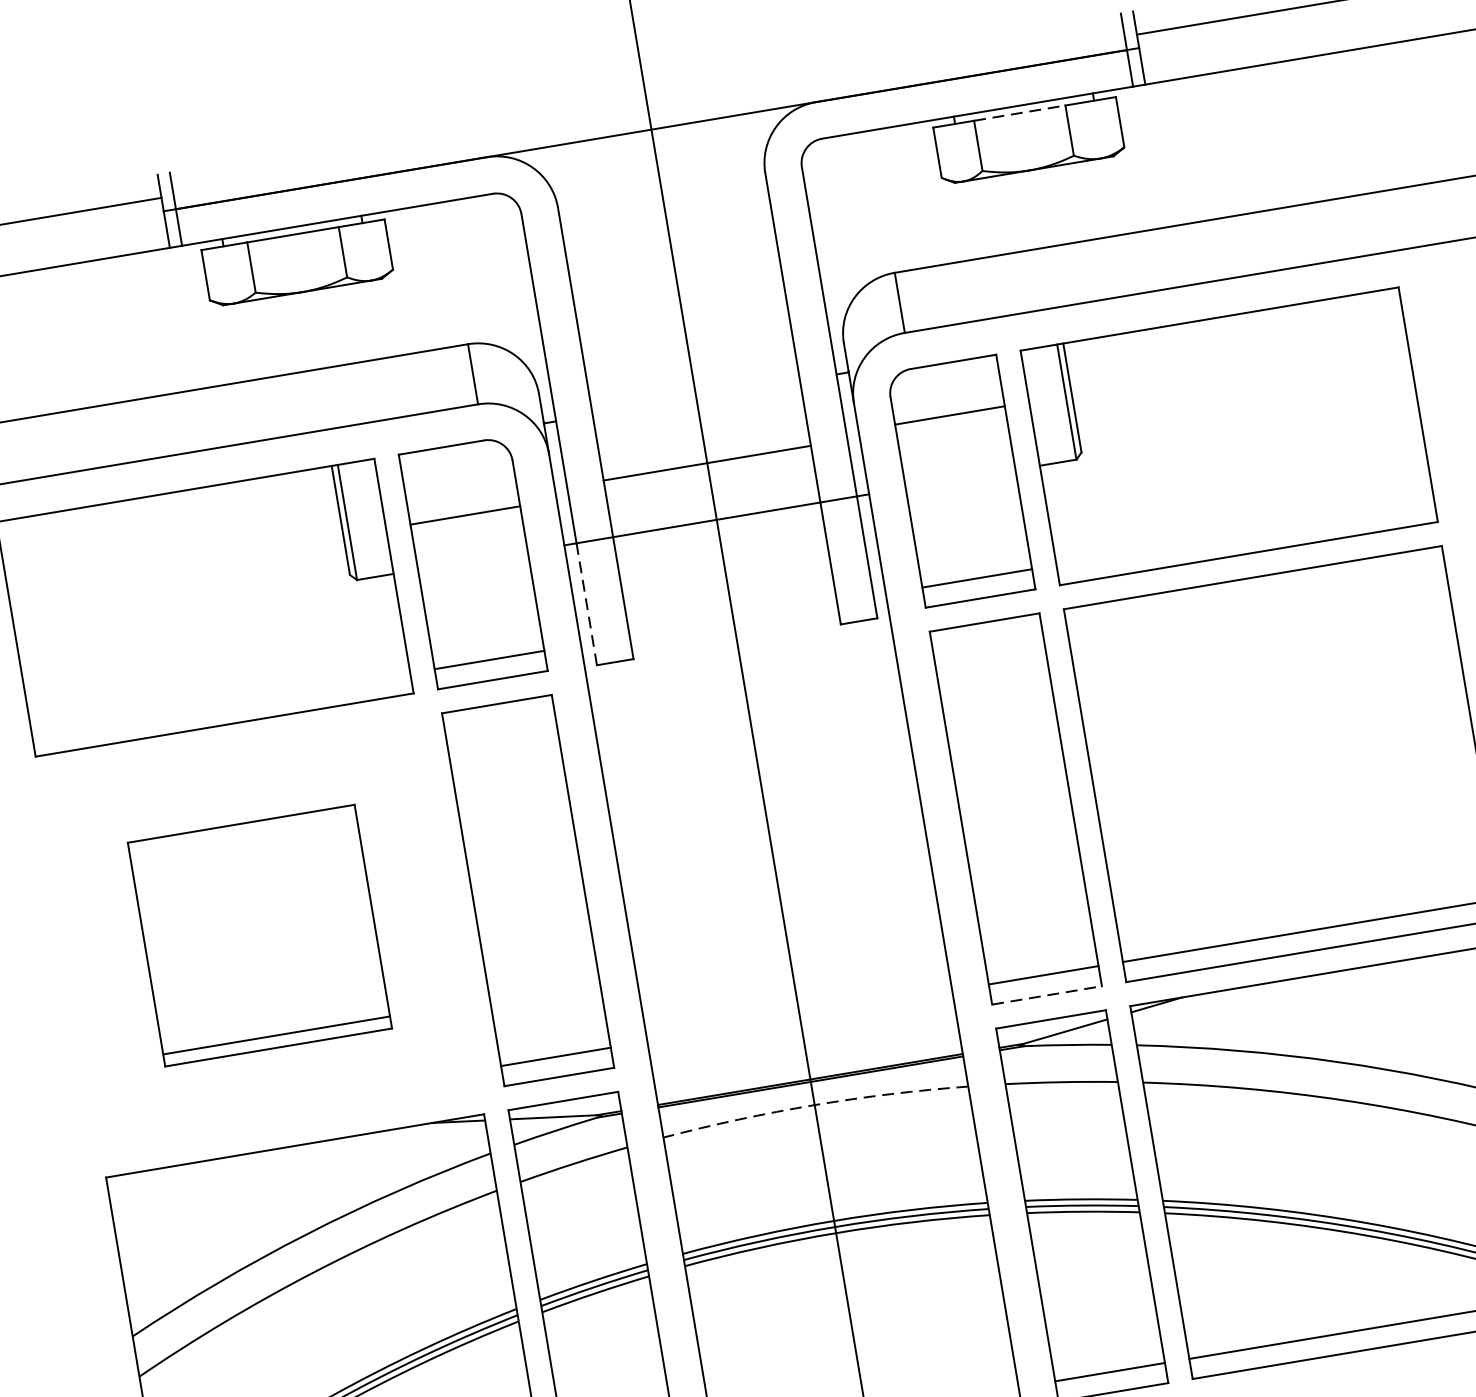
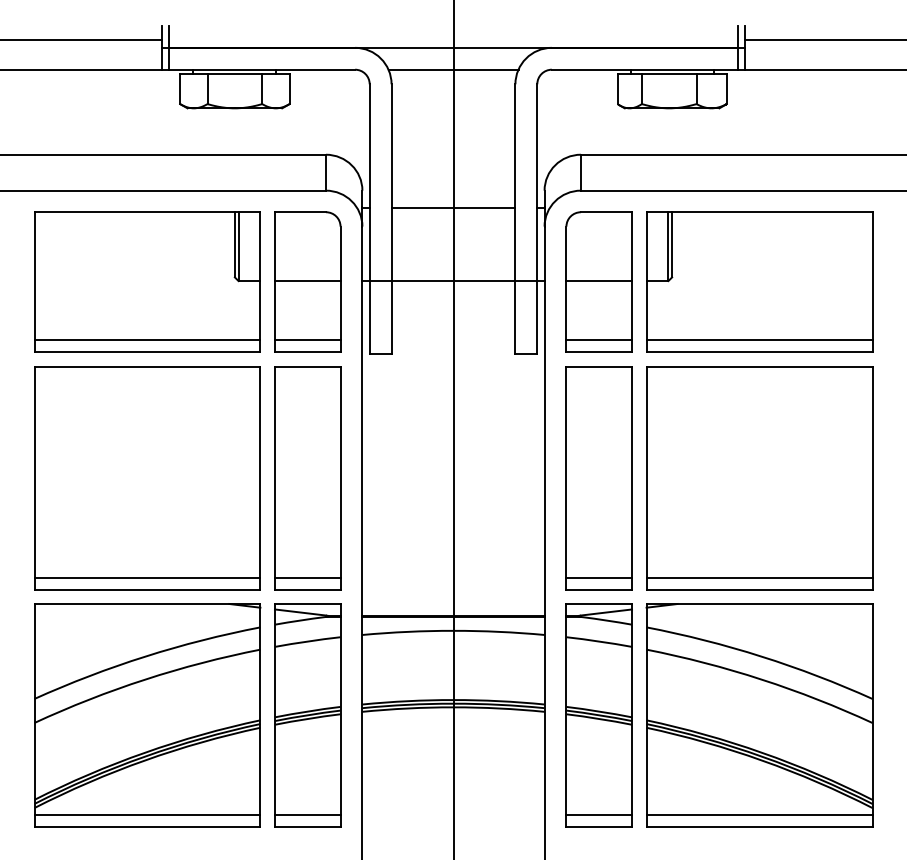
line: (1020, 113) -> (669, 74), dashed -> solid
line: (657, 165) -> (453, 69), added
line: (950, 416) -> (599, 281), moved
line: (707, 463) -> (453, 208), moved
line: (465, 516) -> (307, 281), moved
line: (1245, 533) -> (759, 340), added
line: (586, 602) -> (369, 316), dashed -> solid
line: (221, 705) -> (147, 340), added
part: (260, 935) -> (147, 478), size x1.67
line: (1047, 995) -> (599, 589), dashed -> solid
arc: (814, 1104) -> (453, 630), dashed -> solid

